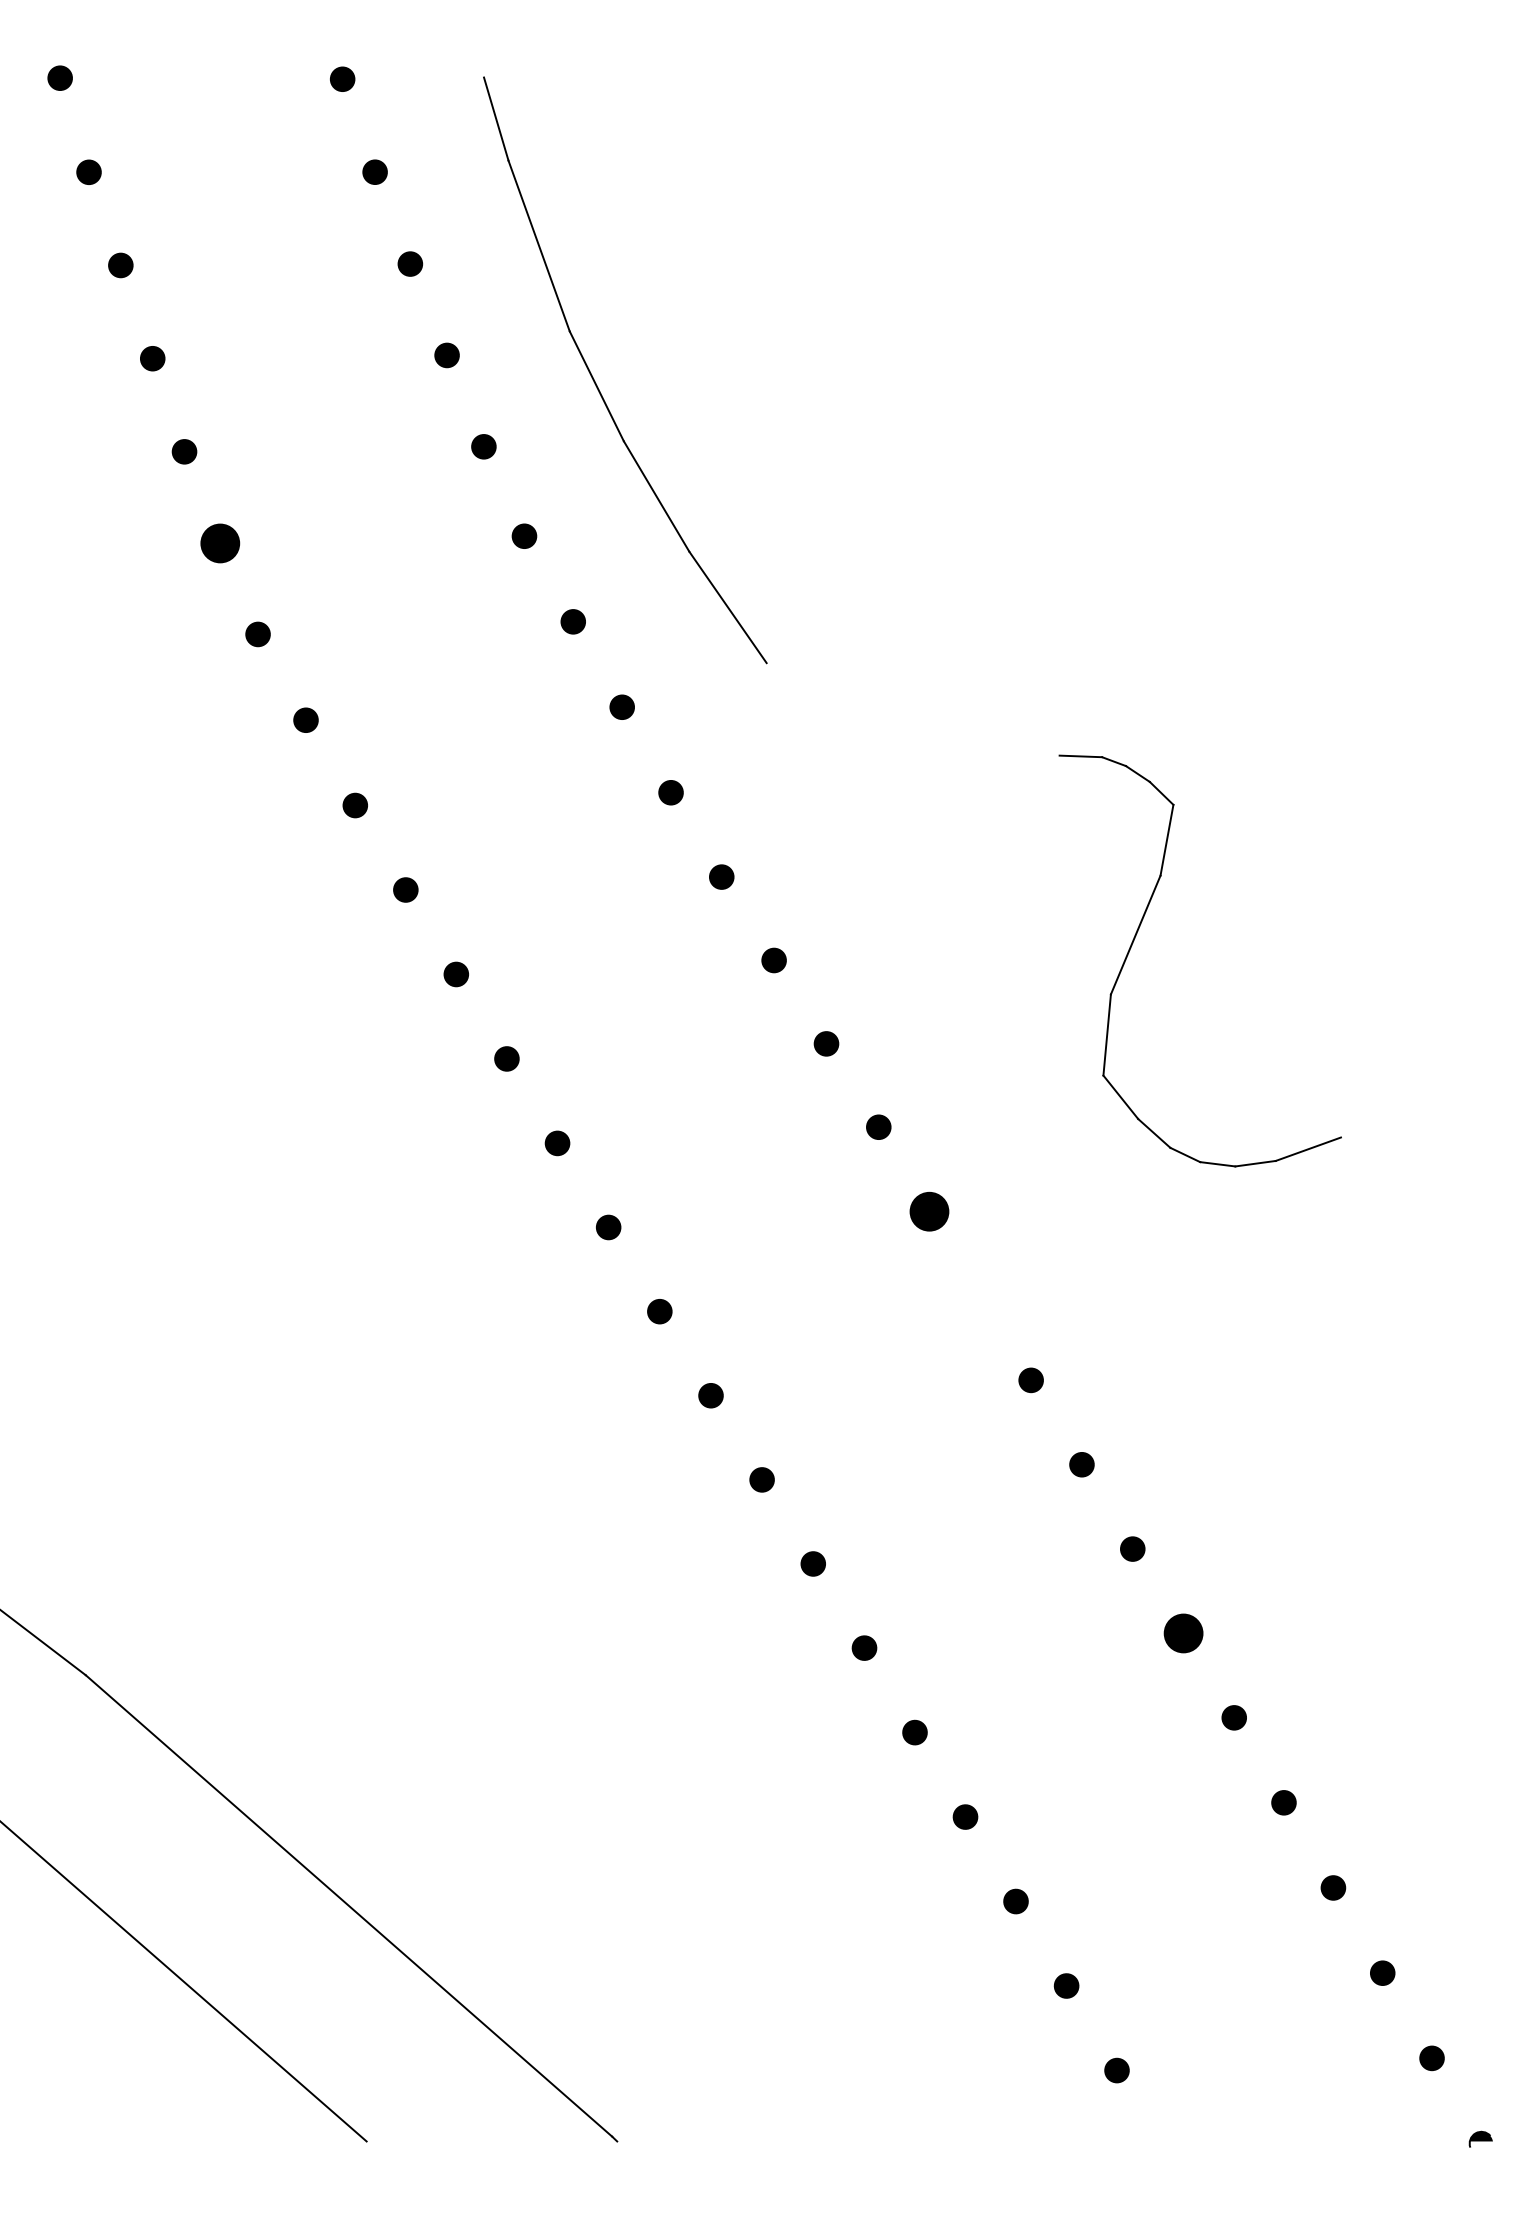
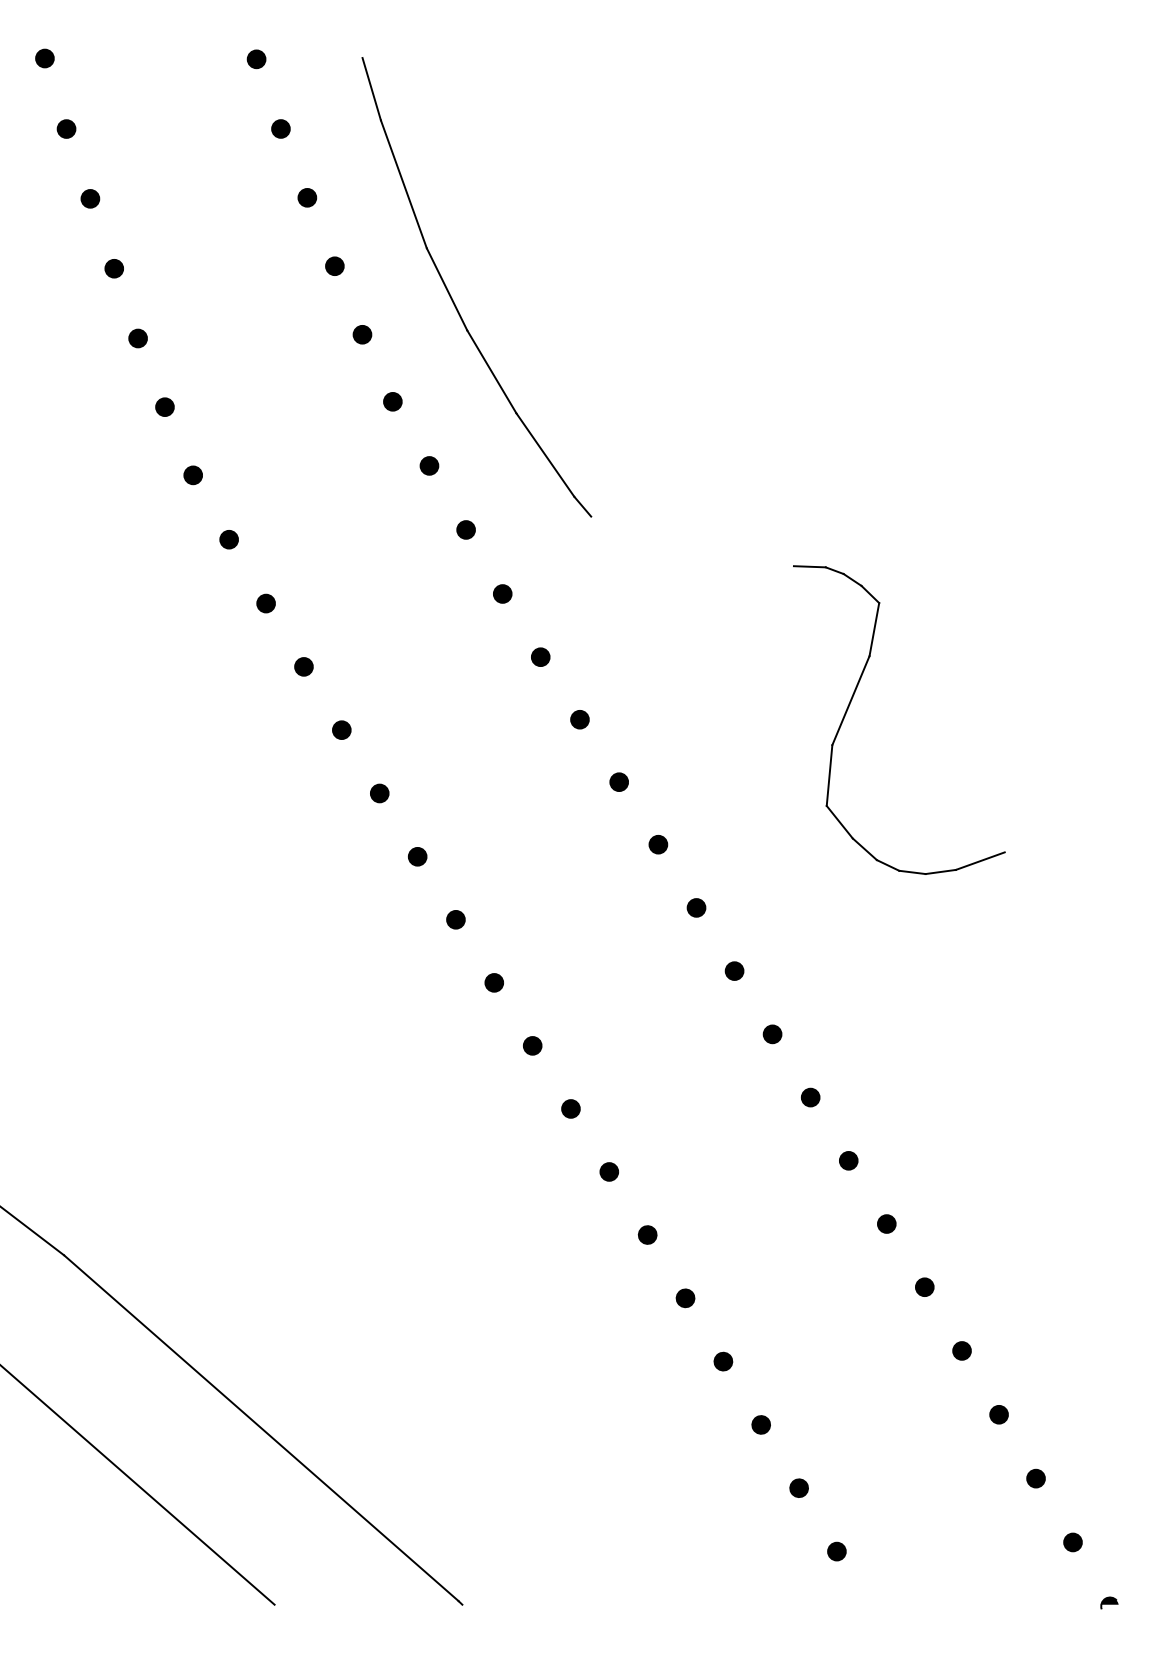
part: (220, 543) -> (165, 407), size x0.62
line: (777, 676) -> (582, 506), added
part: (929, 1211) -> (696, 907), size x0.62
part: (980, 1295) -> (734, 970), added
part: (1183, 1633) -> (886, 1224), size x0.62

